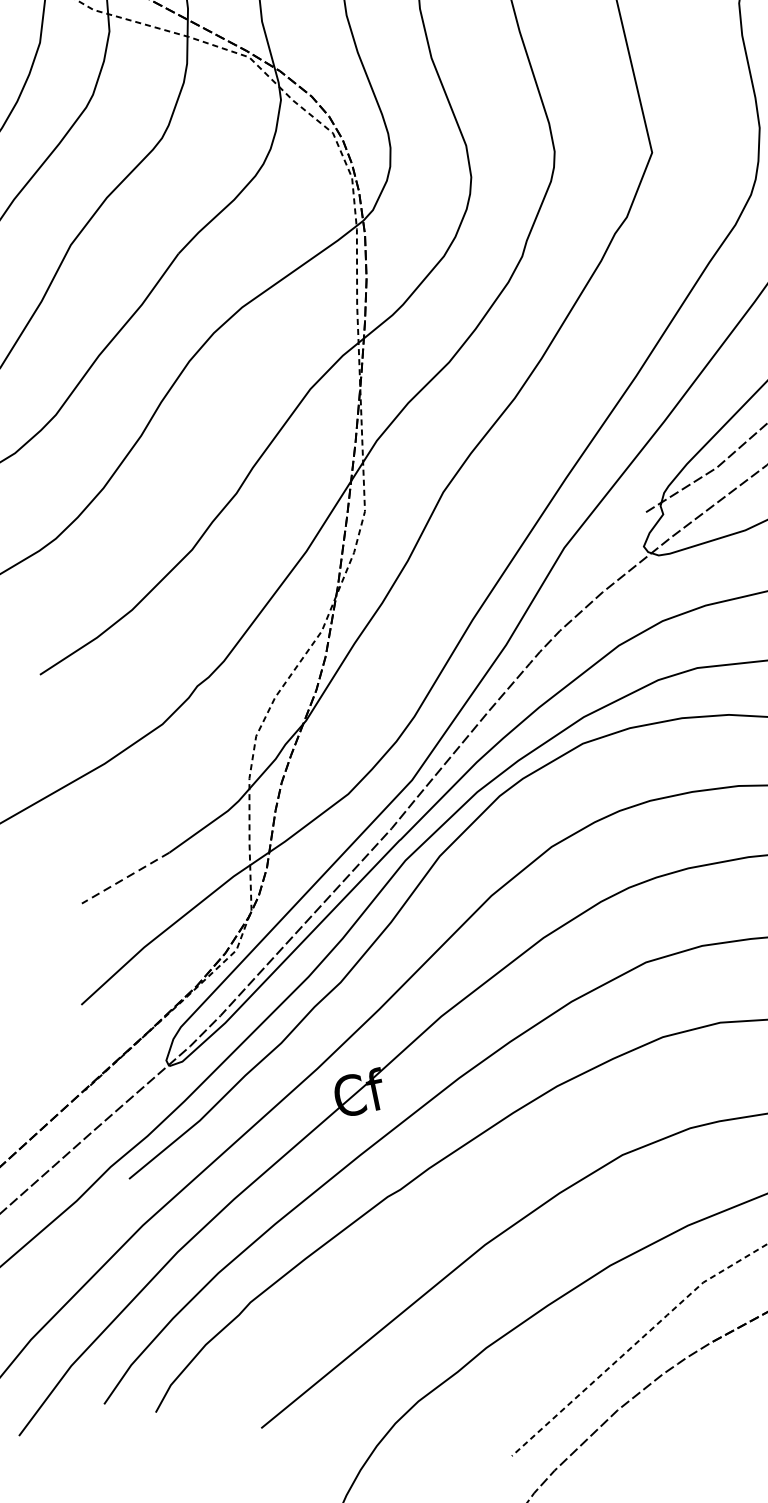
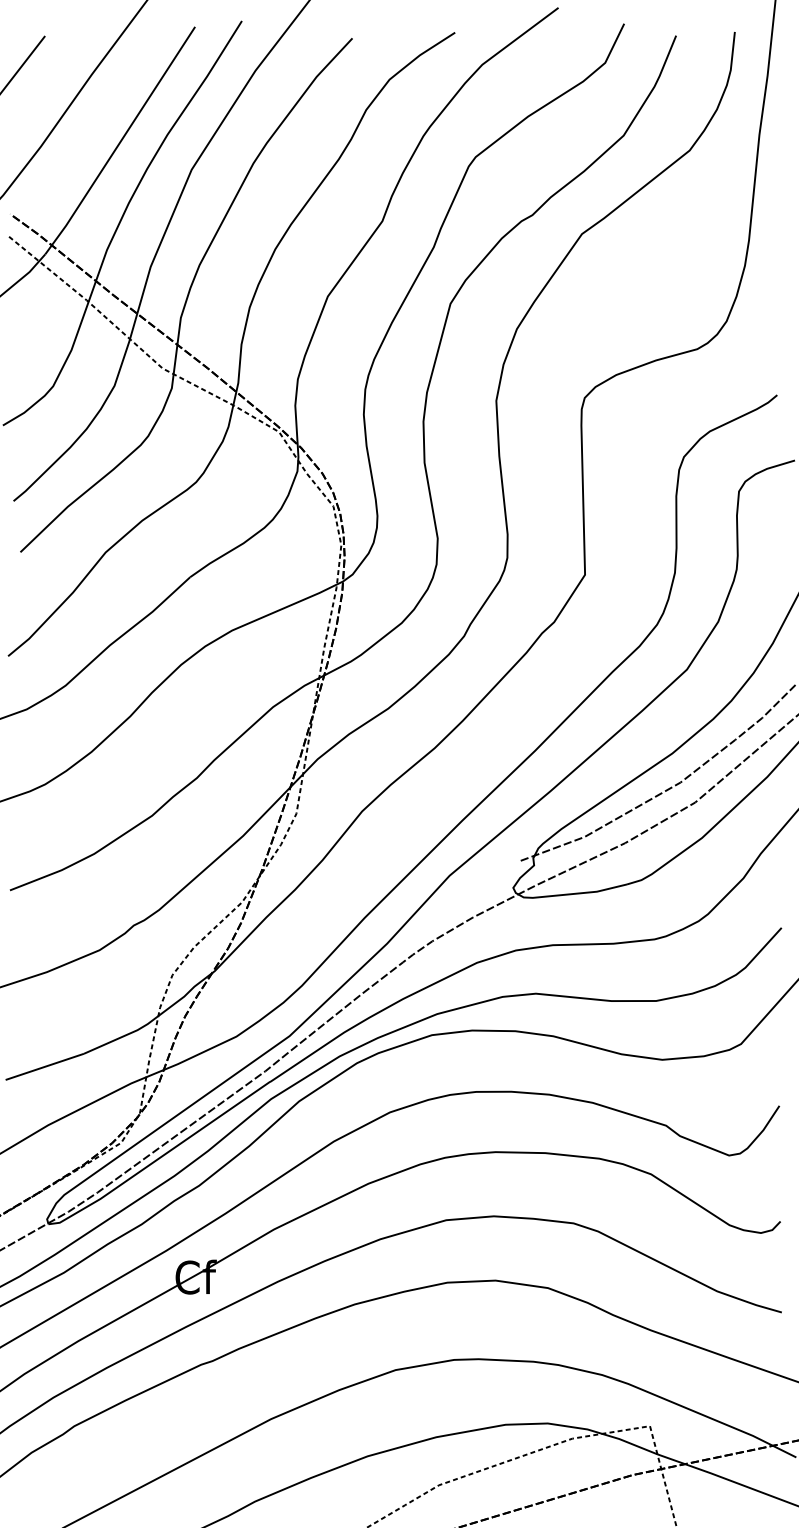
line: (125, 878) -> (44, 1067), dashed -> solid

